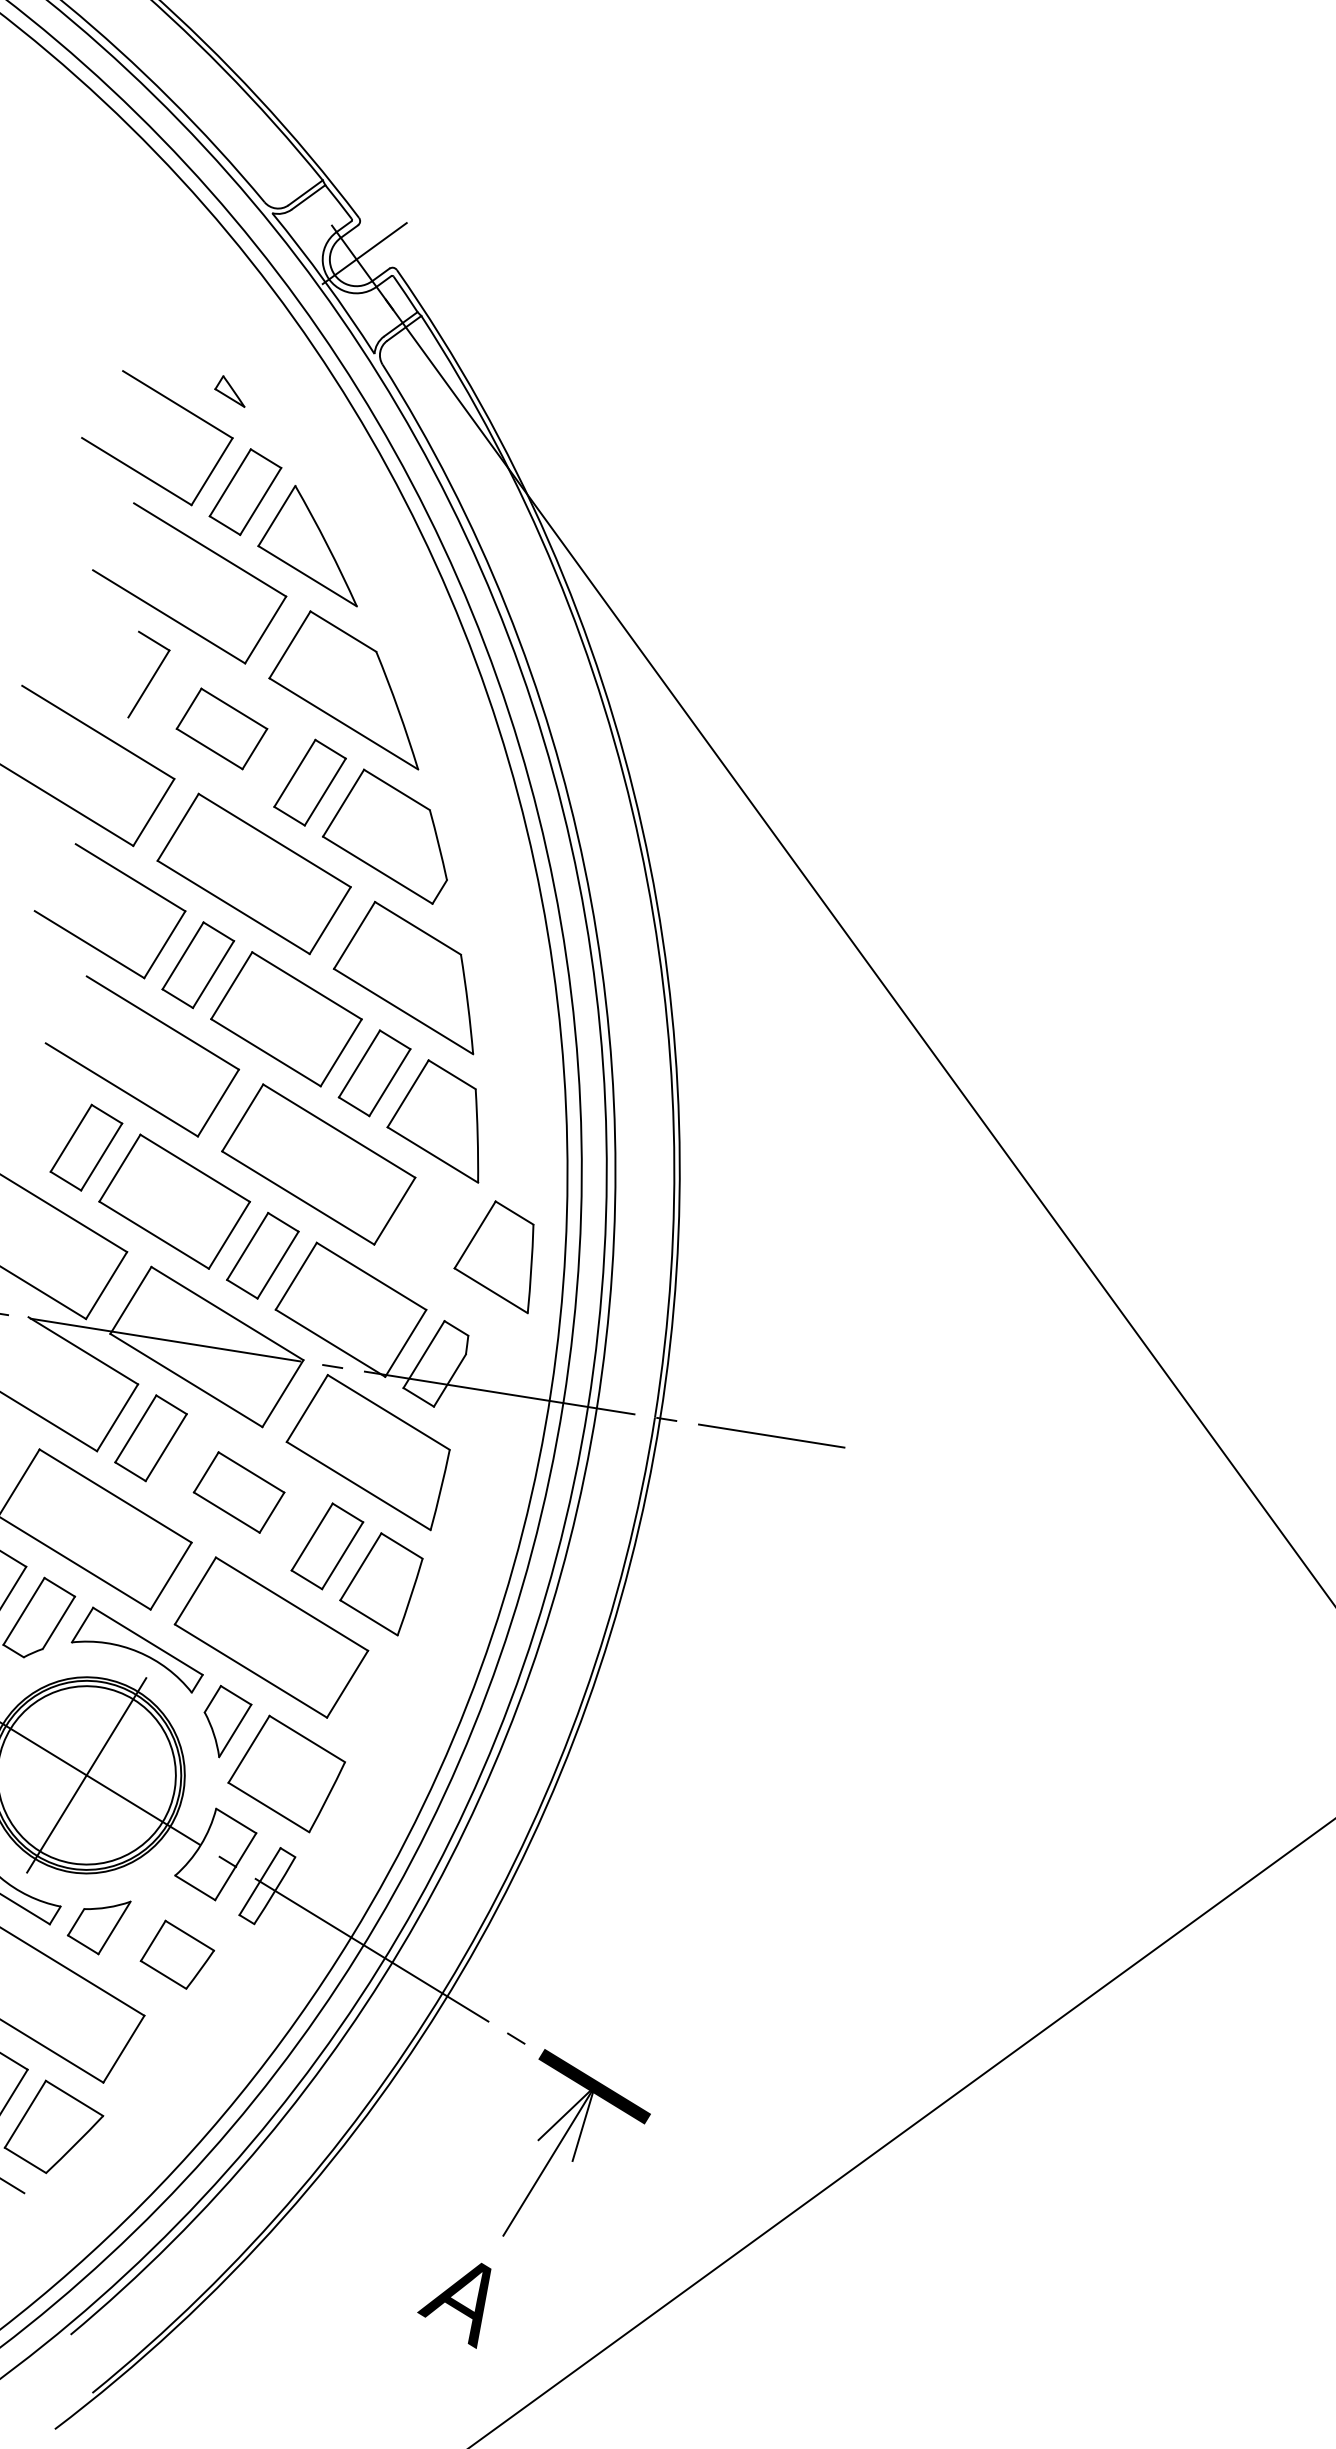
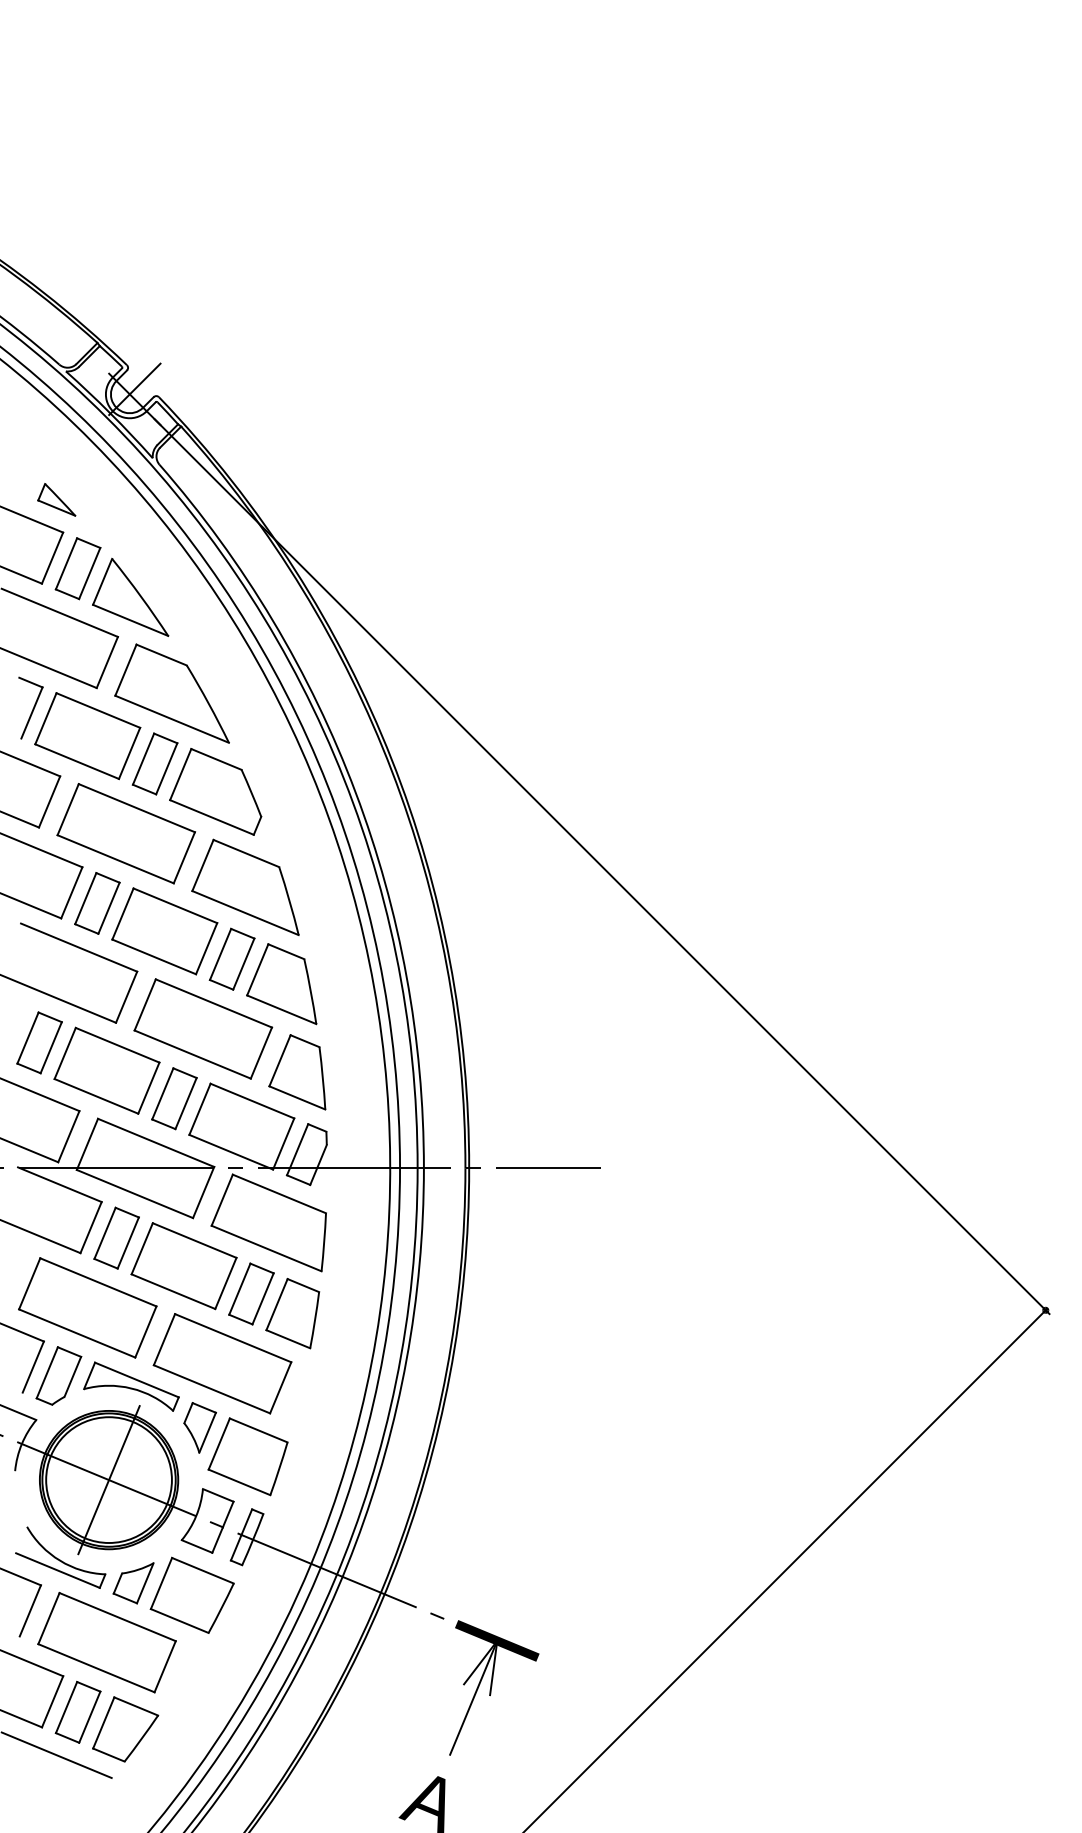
part: (230, 390) -> (56, 499), size x1.67
part: (221, 729) -> (87, 736), size x1.67
part: (497, 1255) -> (297, 1072), moved
part: (238, 1492) -> (183, 1266), size x1.67
part: (176, 1953) -> (191, 1594), size x1.67

